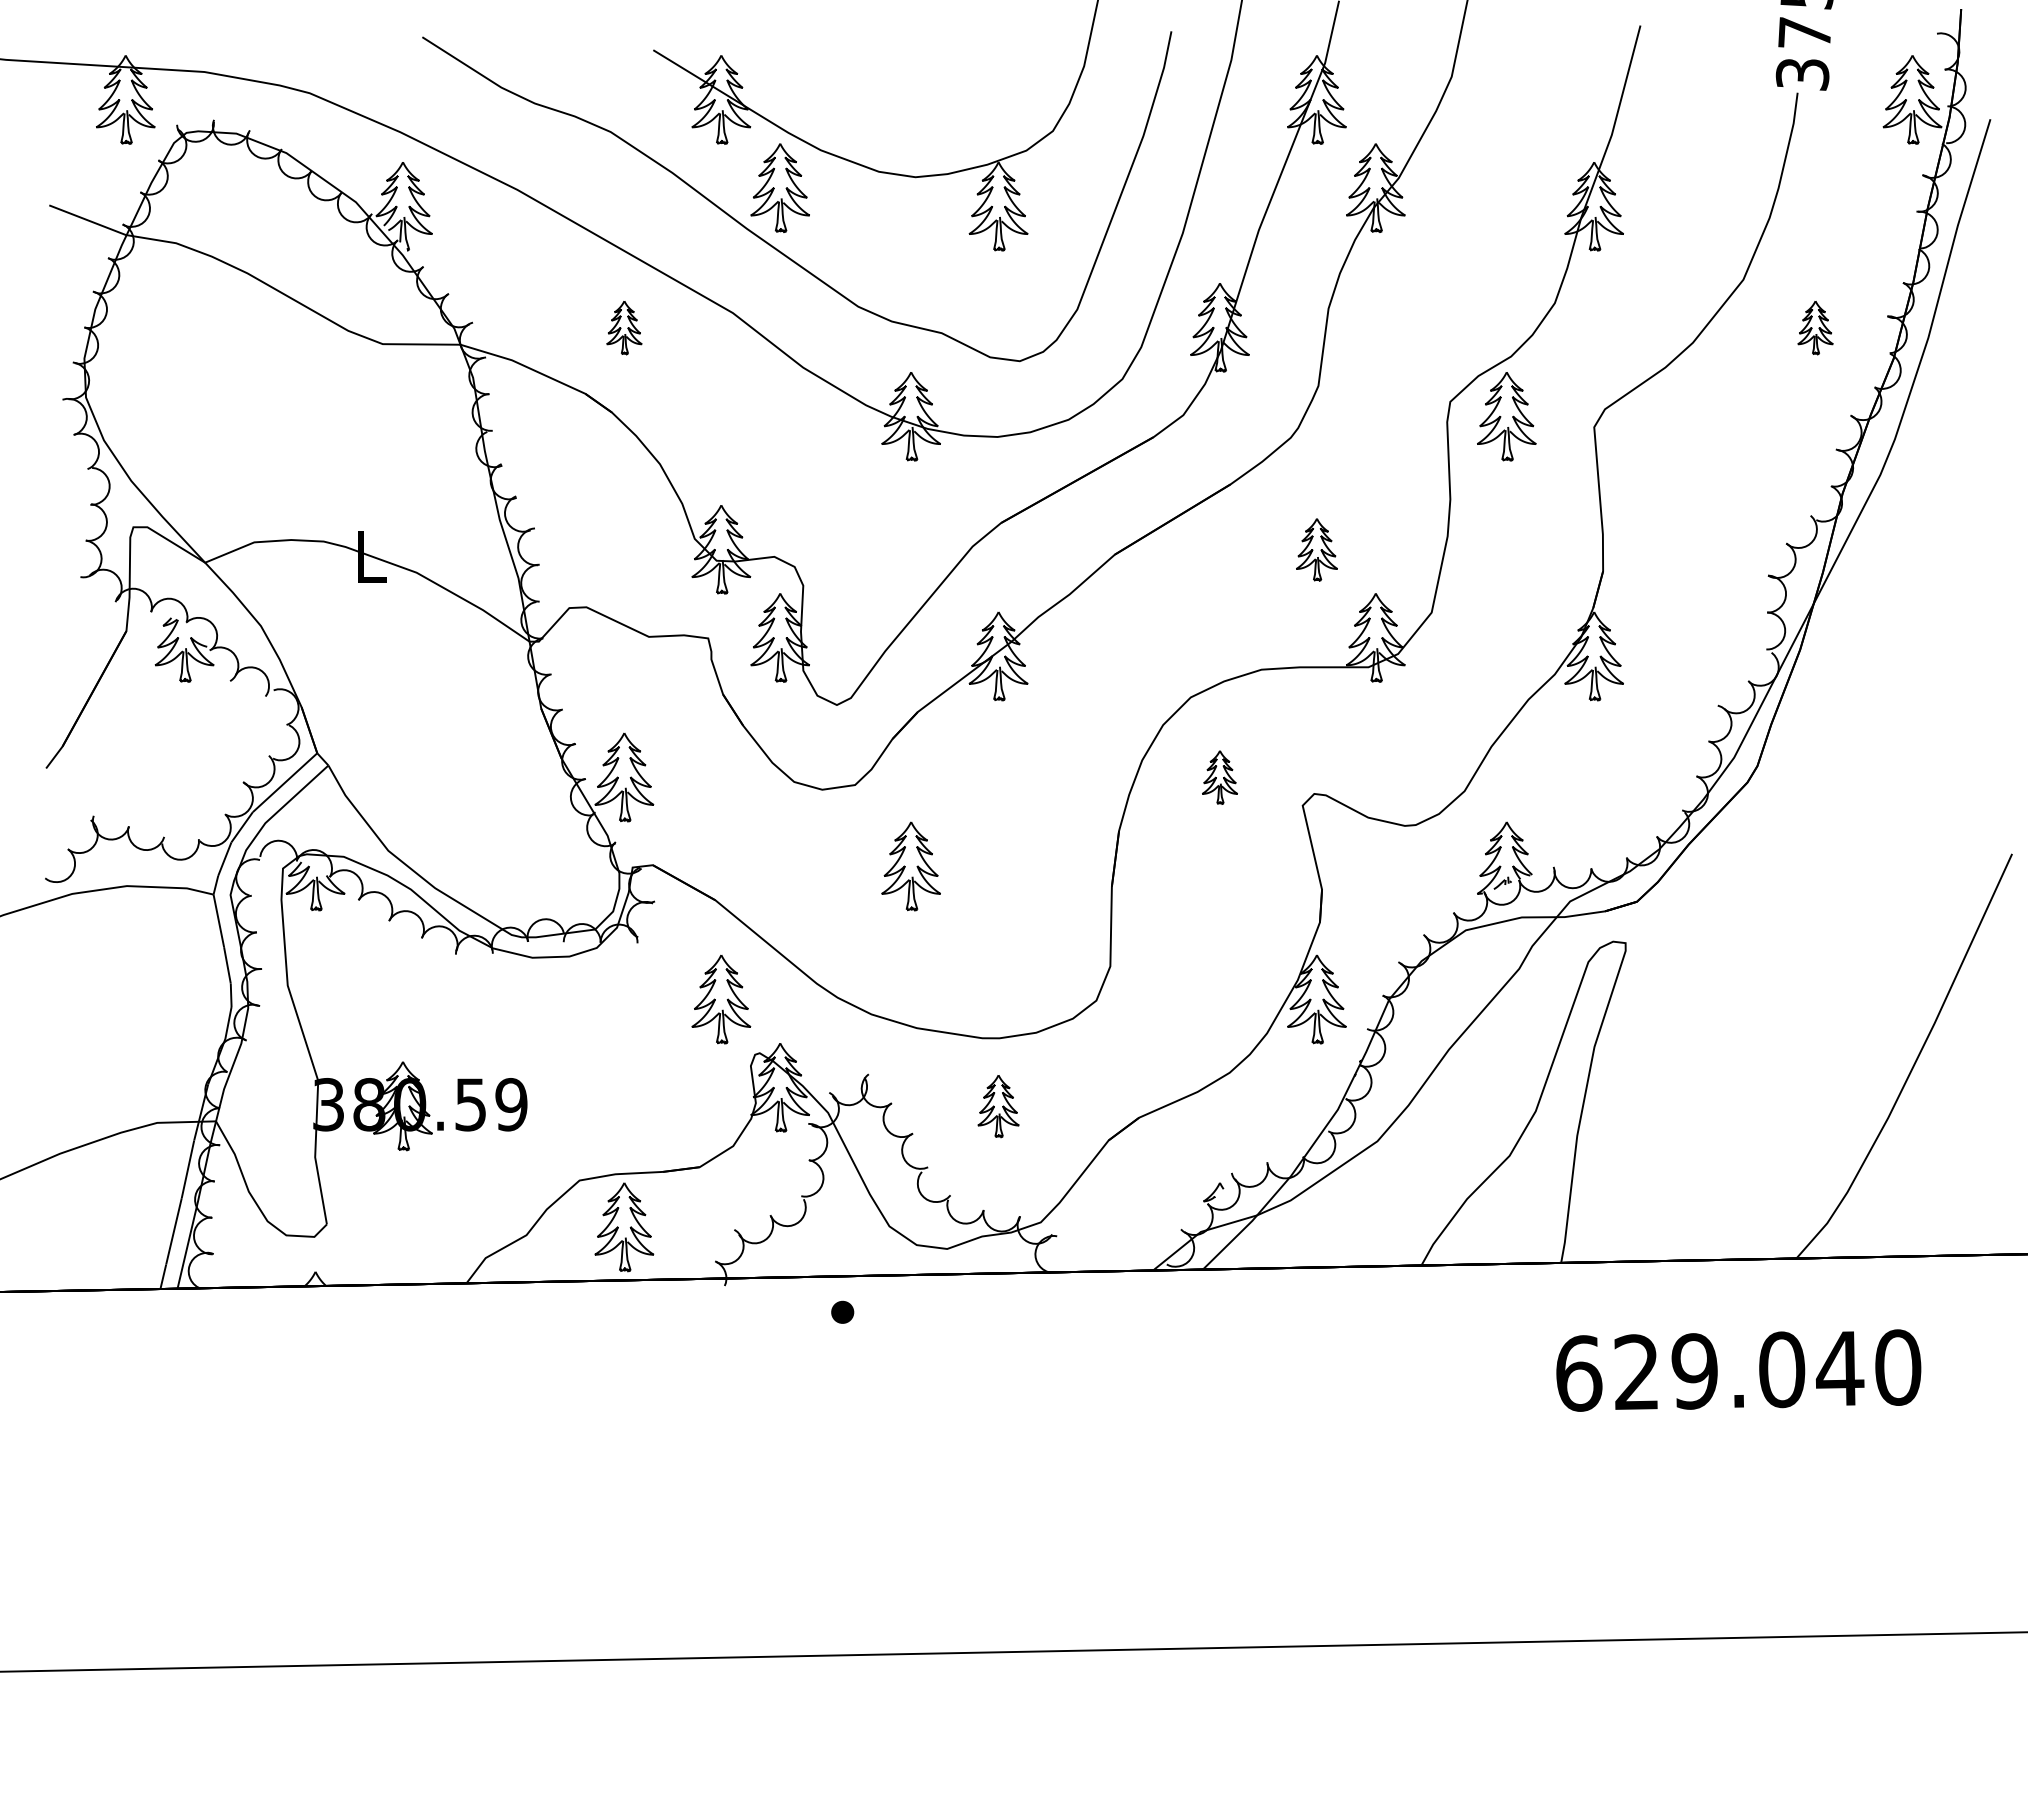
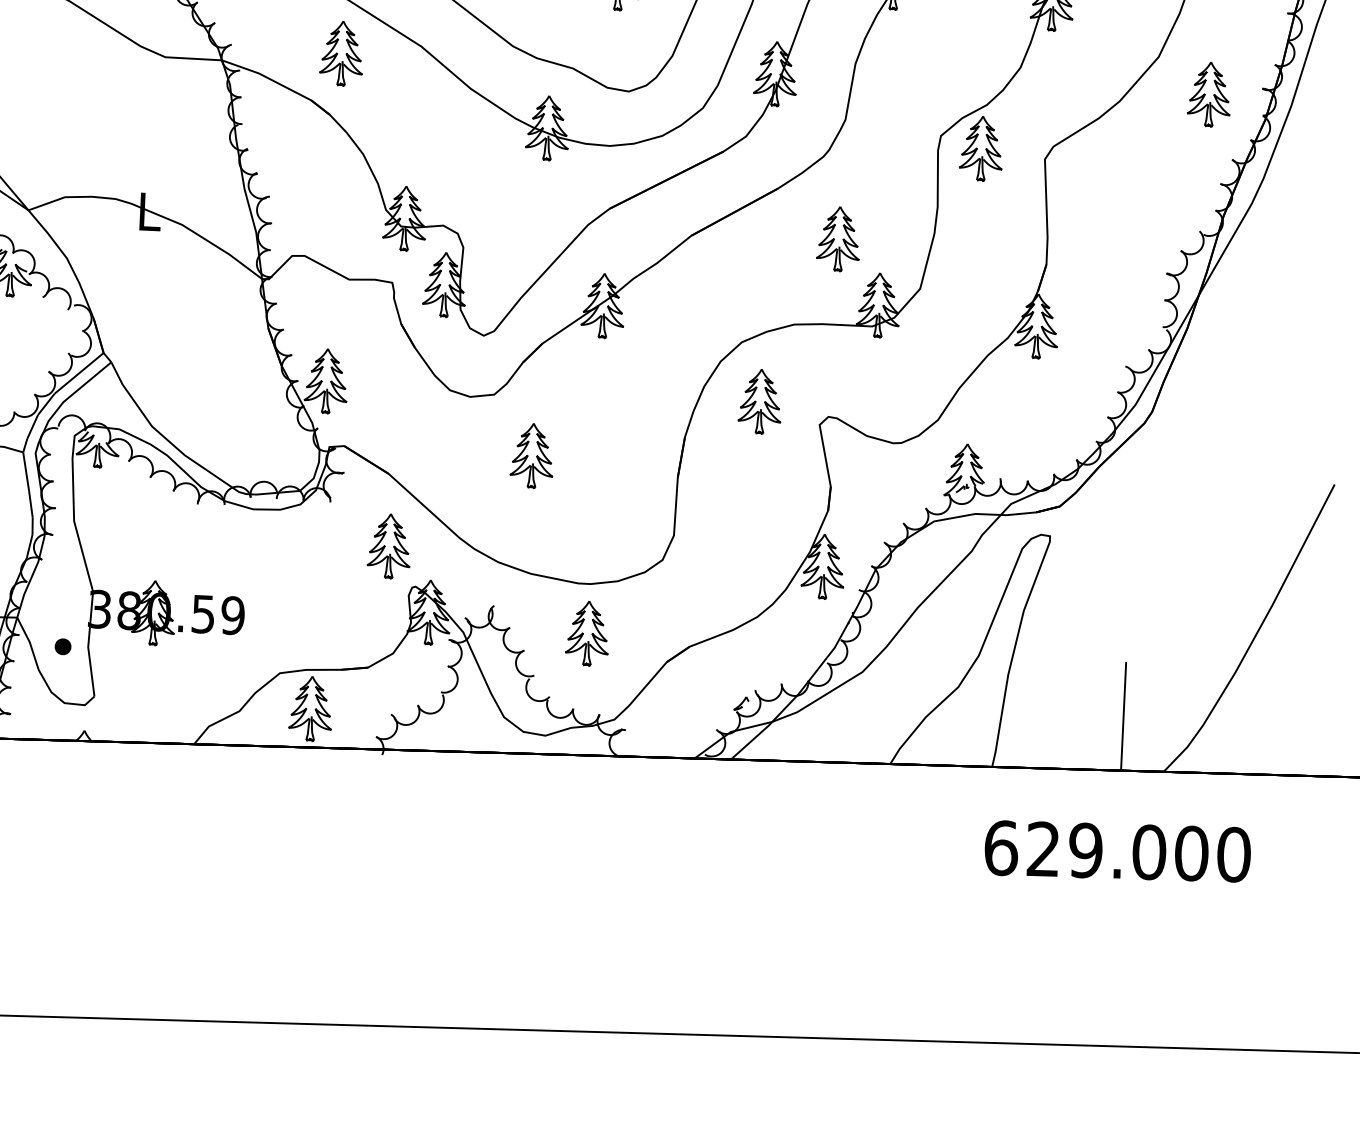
part: (624, 327) -> (342, 53), size x1.67
part: (1815, 327) -> (1209, 94), size x1.67
part: (1316, 549) -> (838, 238), size x1.43
part: (1219, 777) -> (759, 401), size x1.67
part: (998, 1106) -> (587, 633), size x1.43
line: (1737, 1185) -> (1123, 716), added
part: (842, 1311) -> (62, 646), moved
text: (1839, 1368) -> (1191, 853), 629.040 -> 629.000

